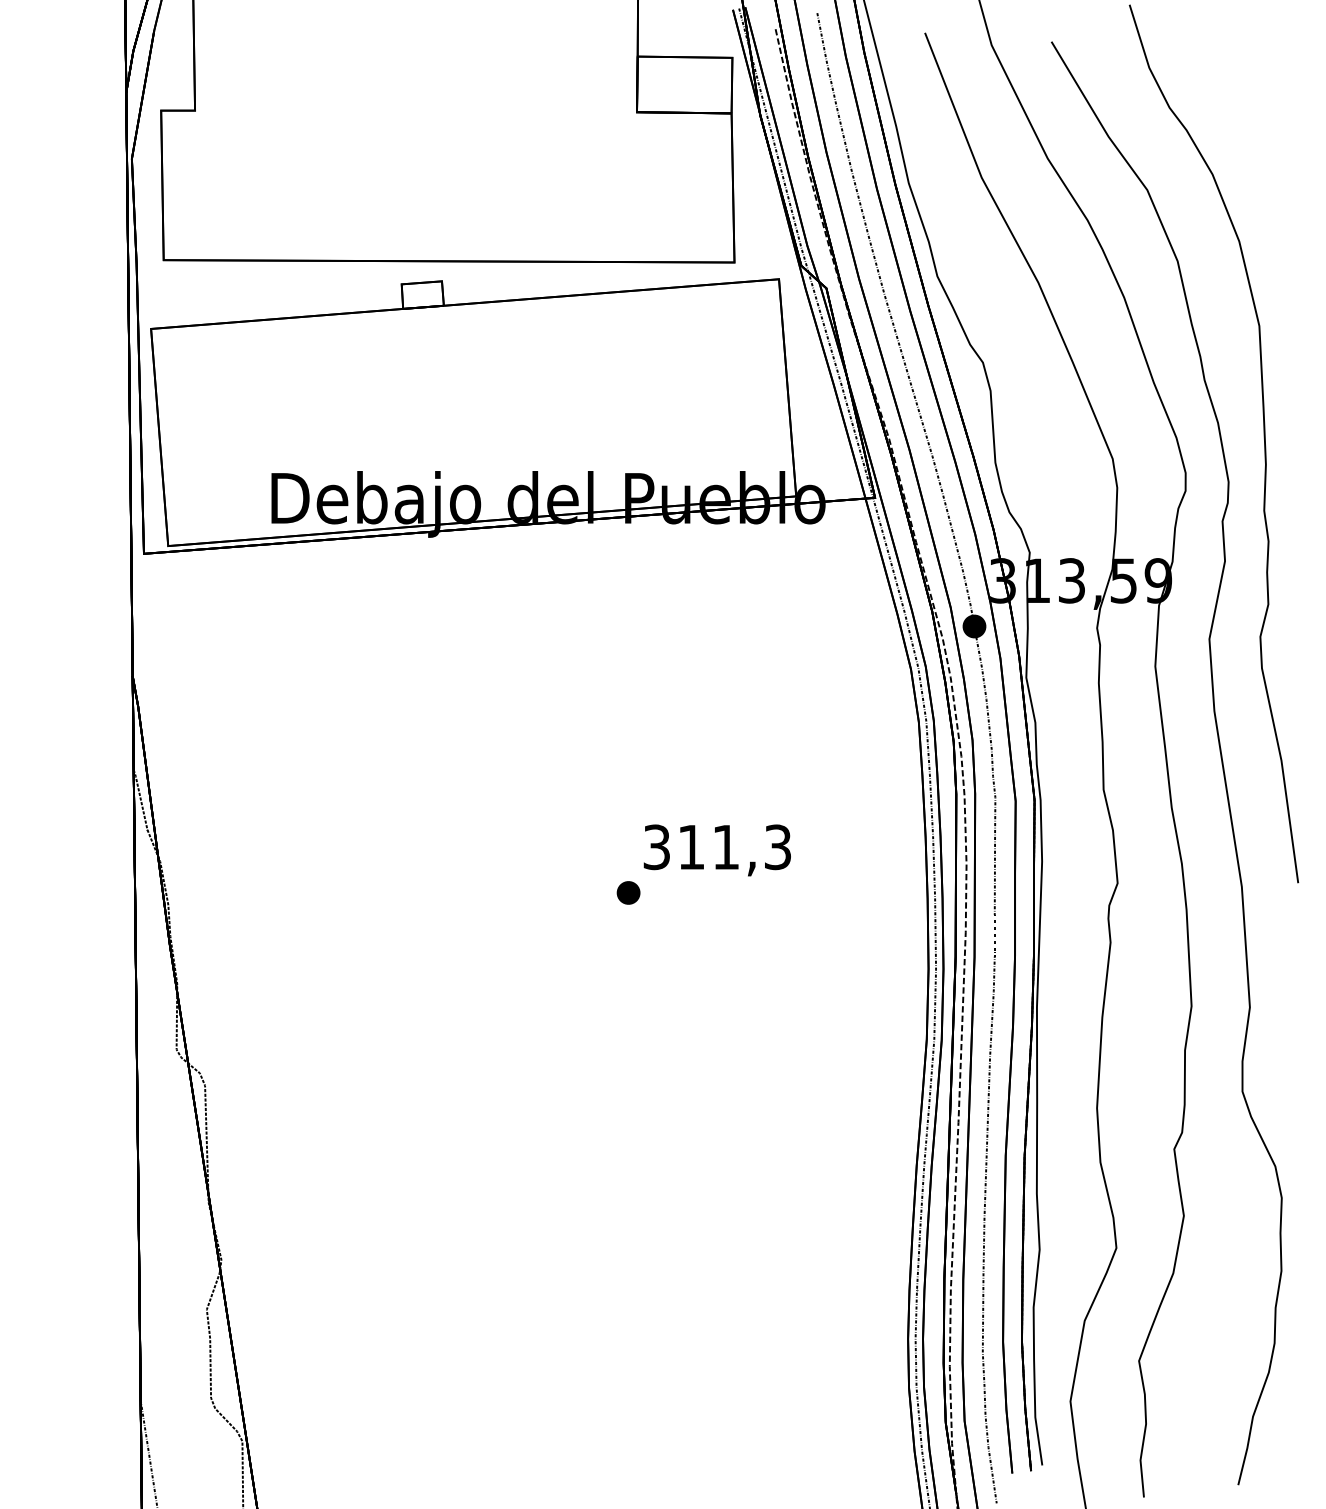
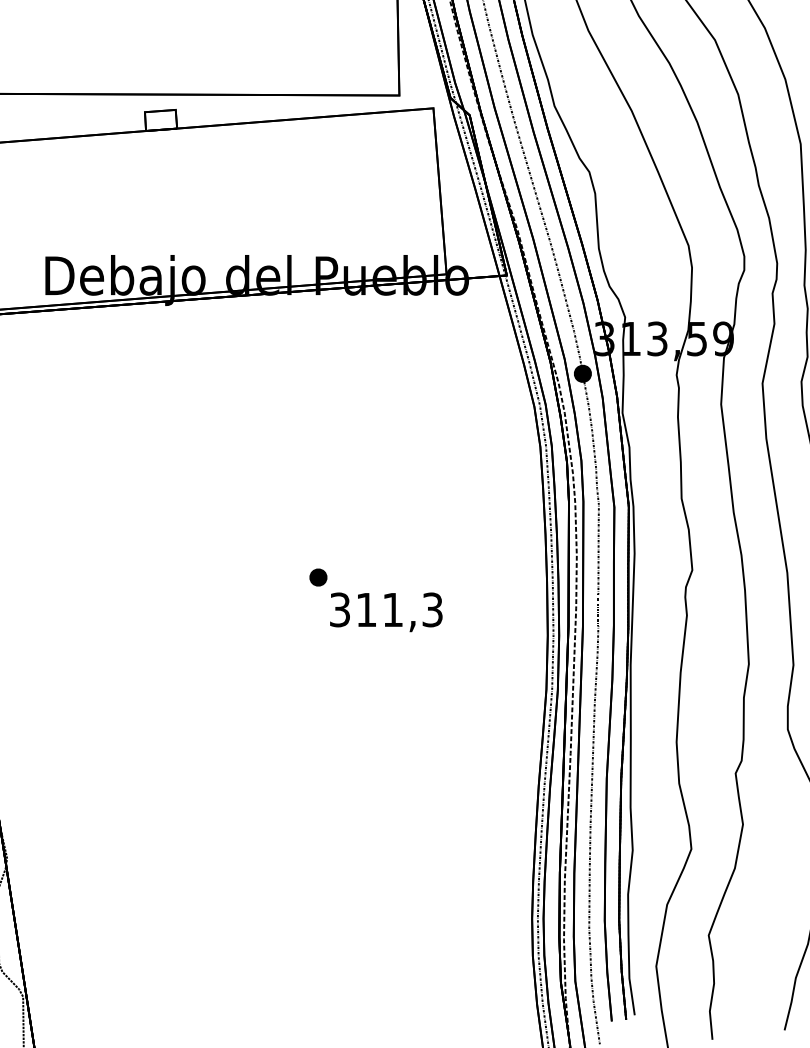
text: (716, 850) -> (385, 612), moved

